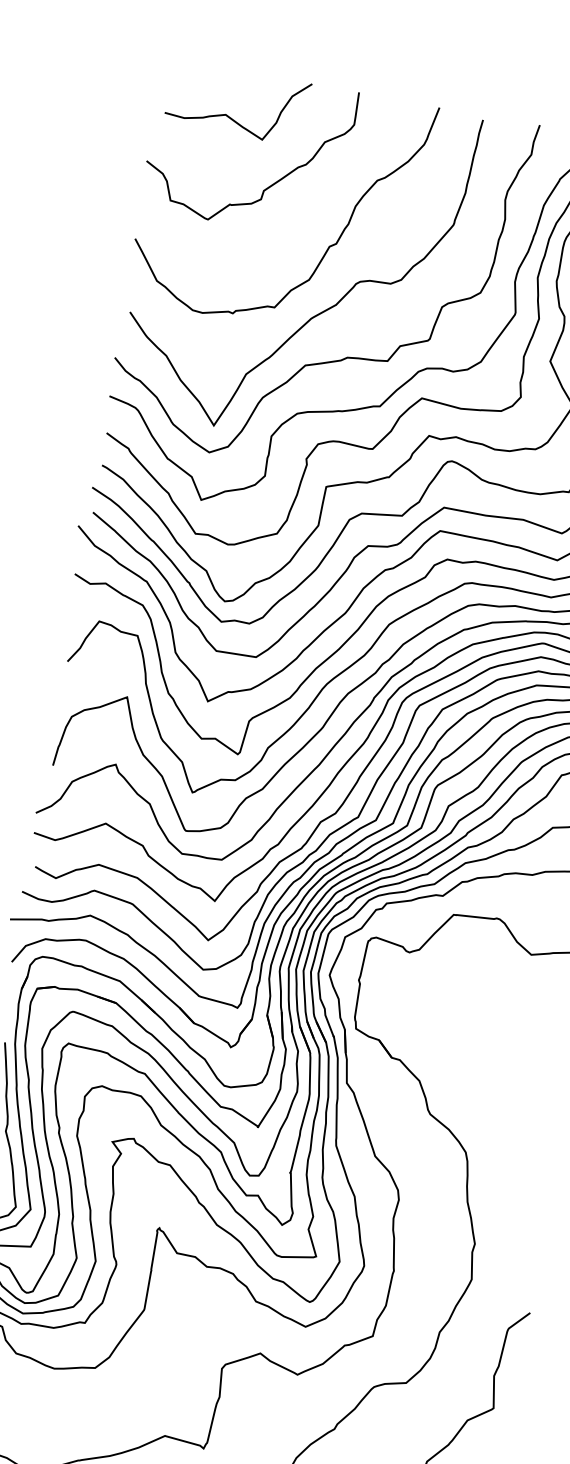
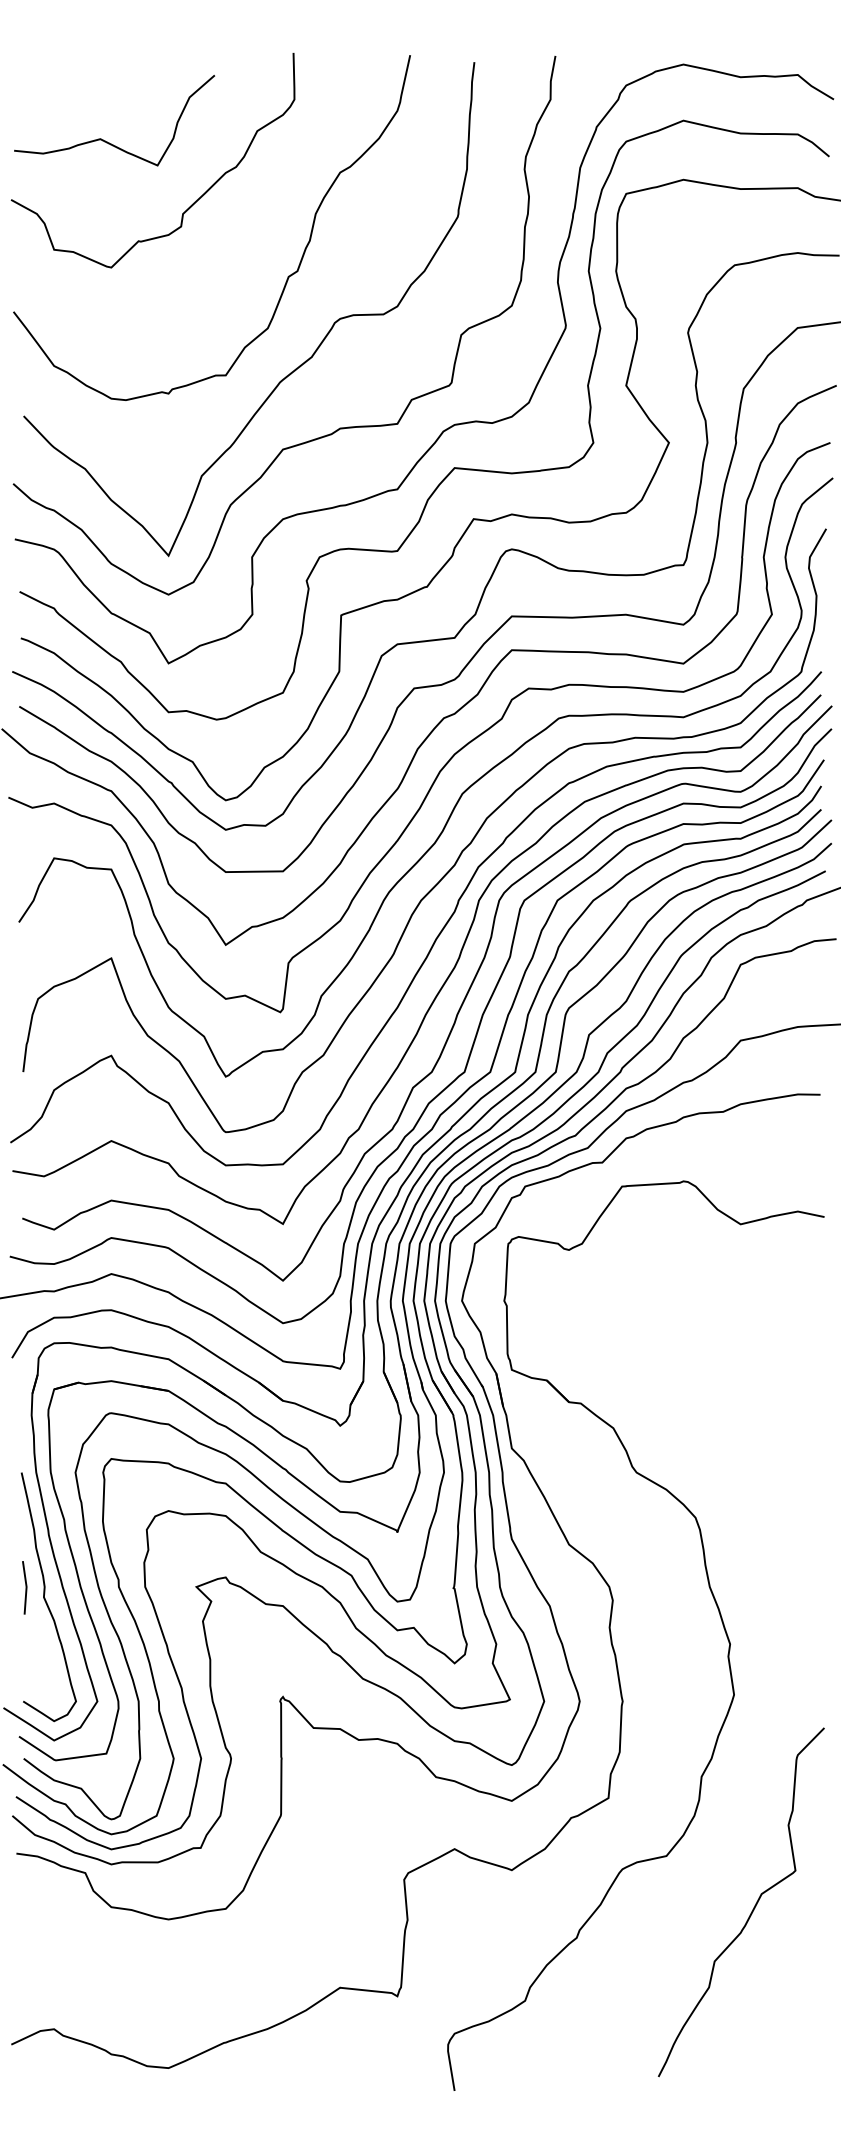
curve: (229, 116) -> (105, 140), moved

